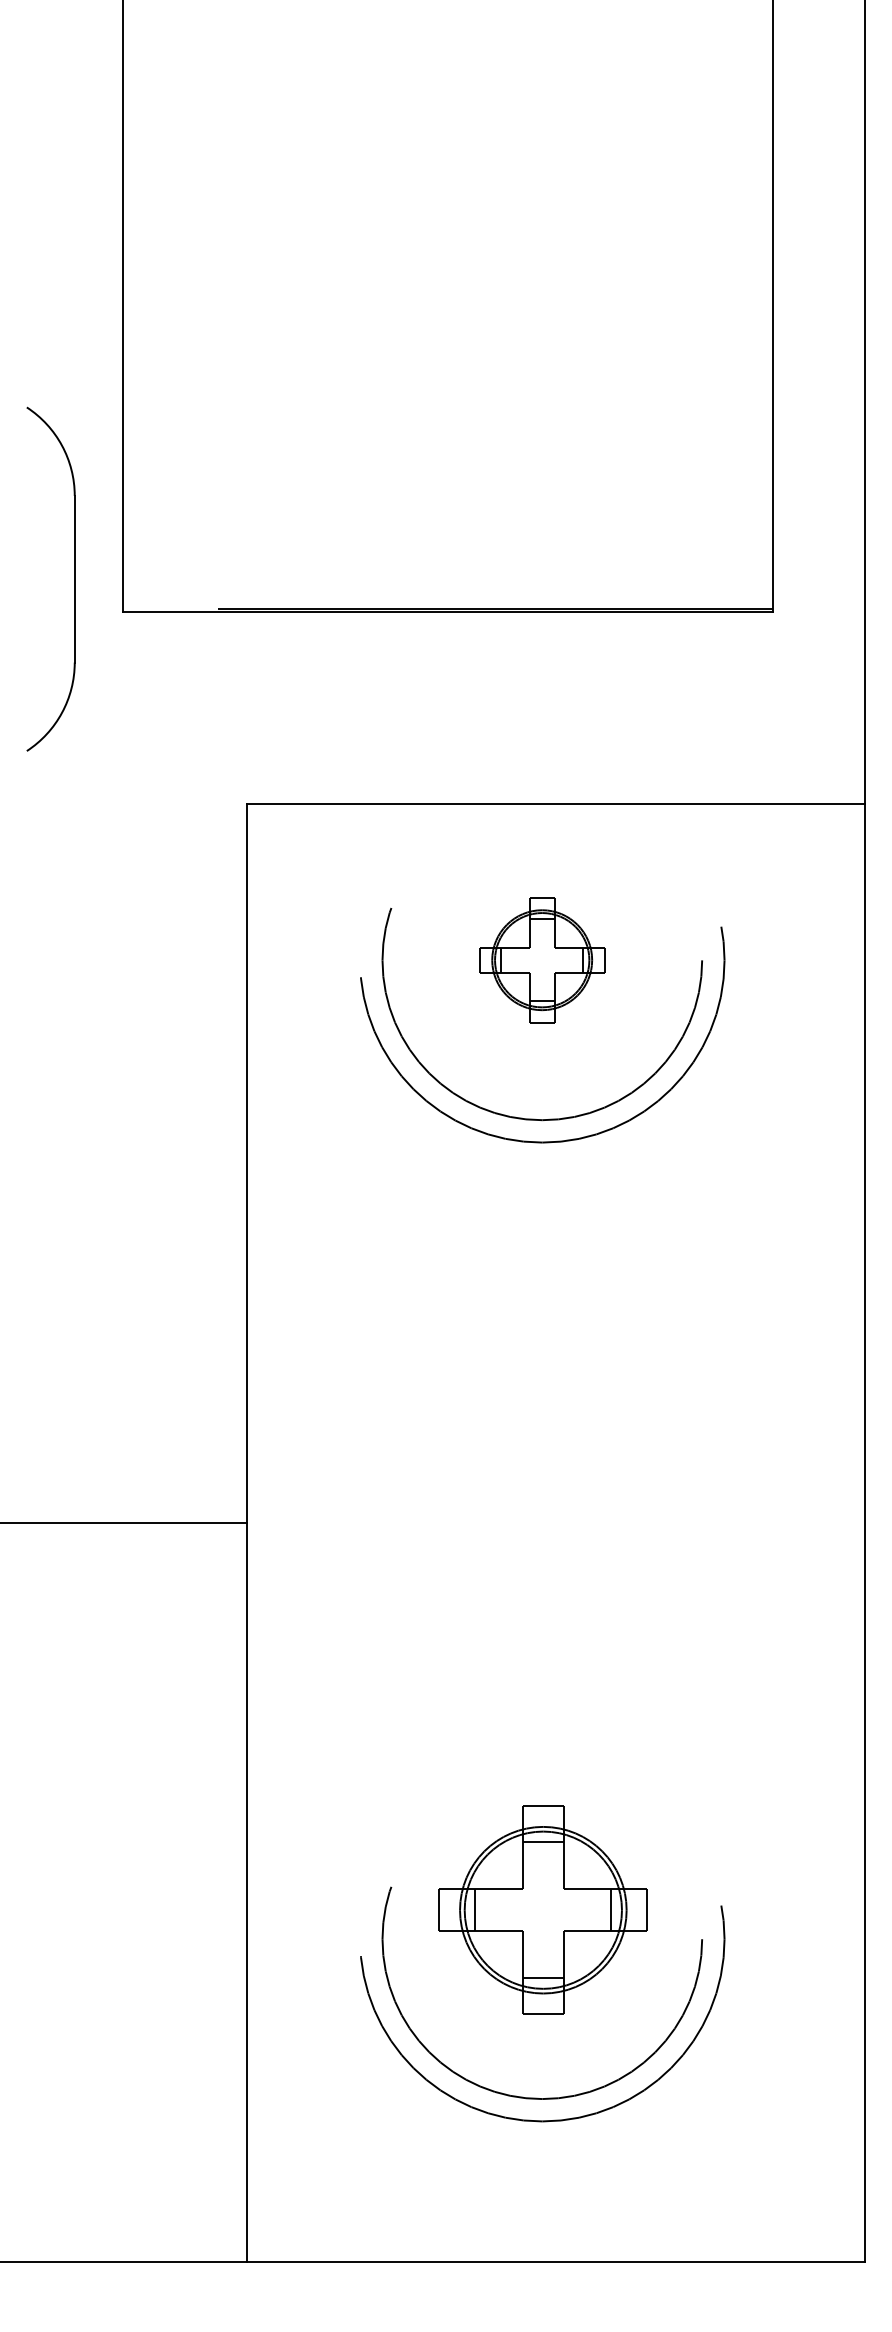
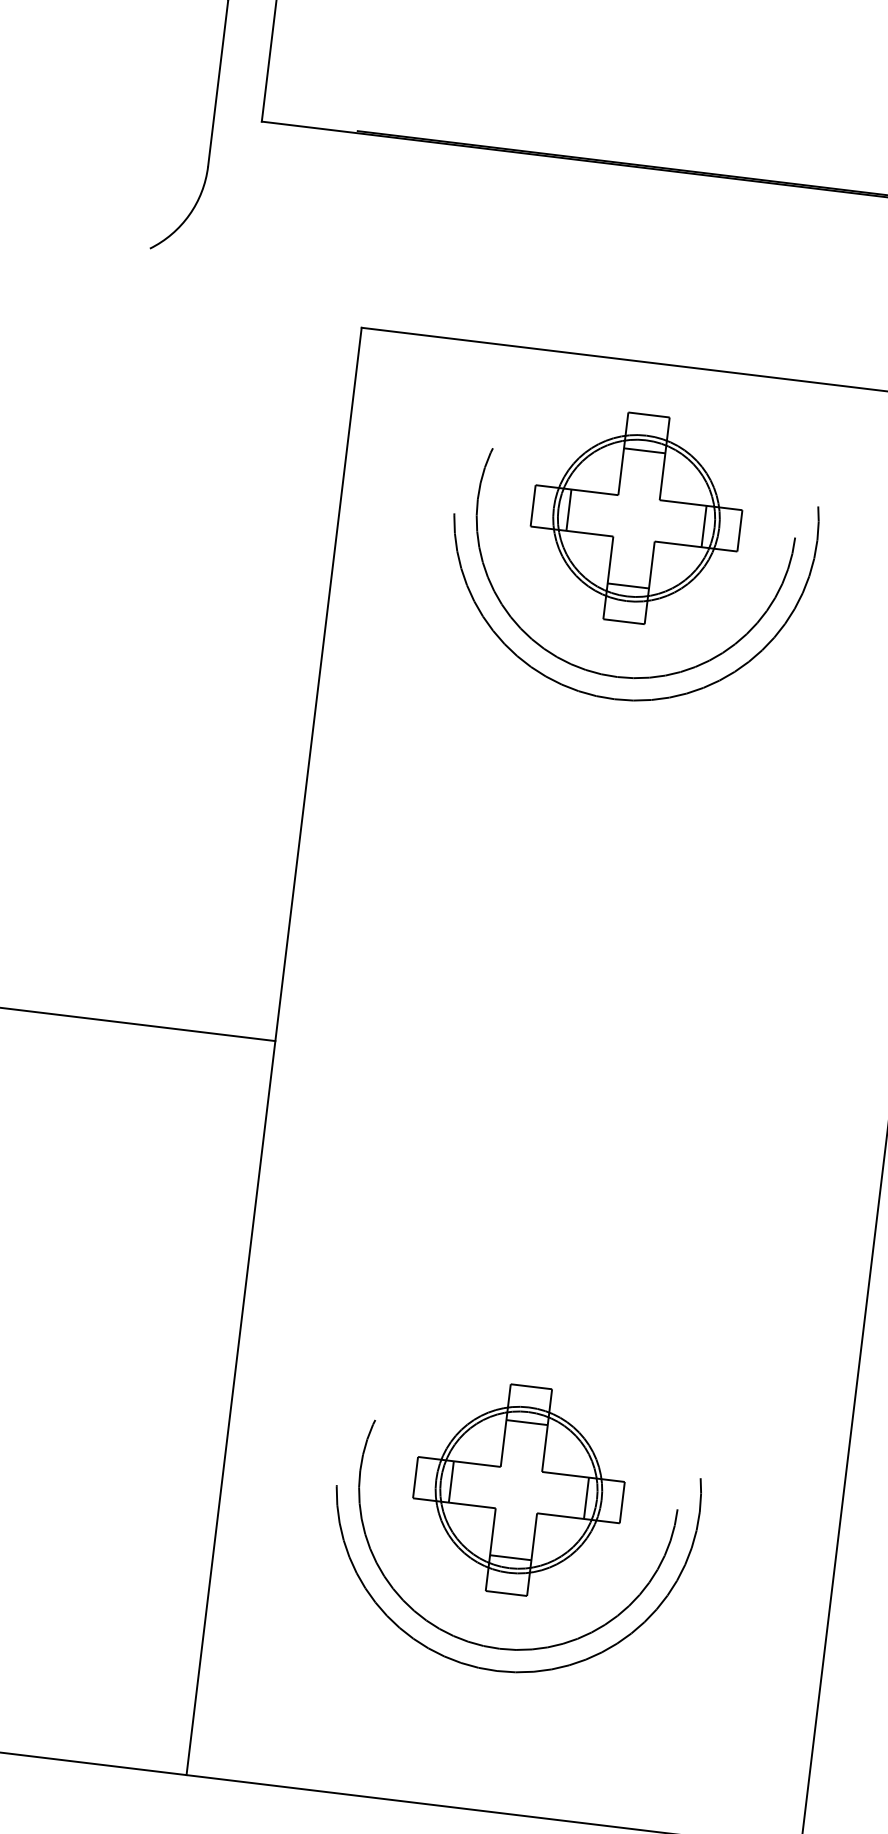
part: (541, 959) -> (635, 517), size x1.67
part: (542, 1909) -> (518, 1489), moved

